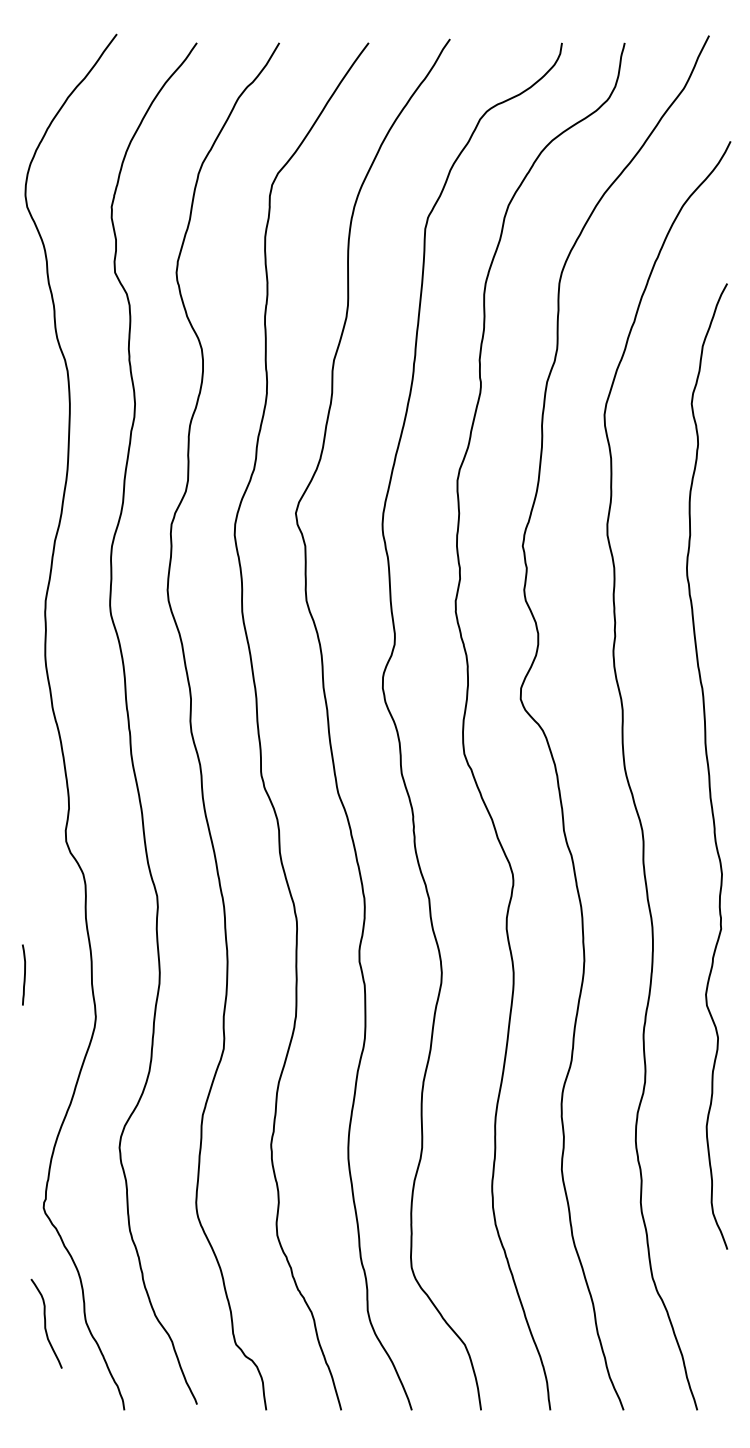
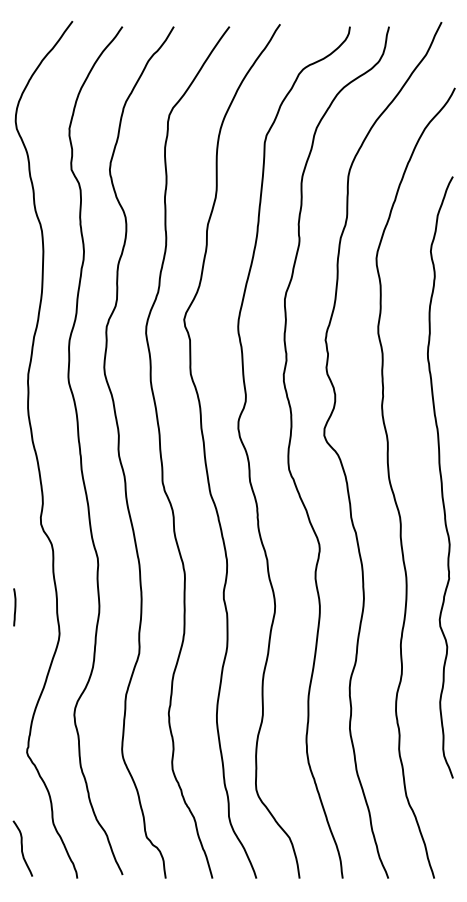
curve: (45, 1323) -> (22, 848), moved

